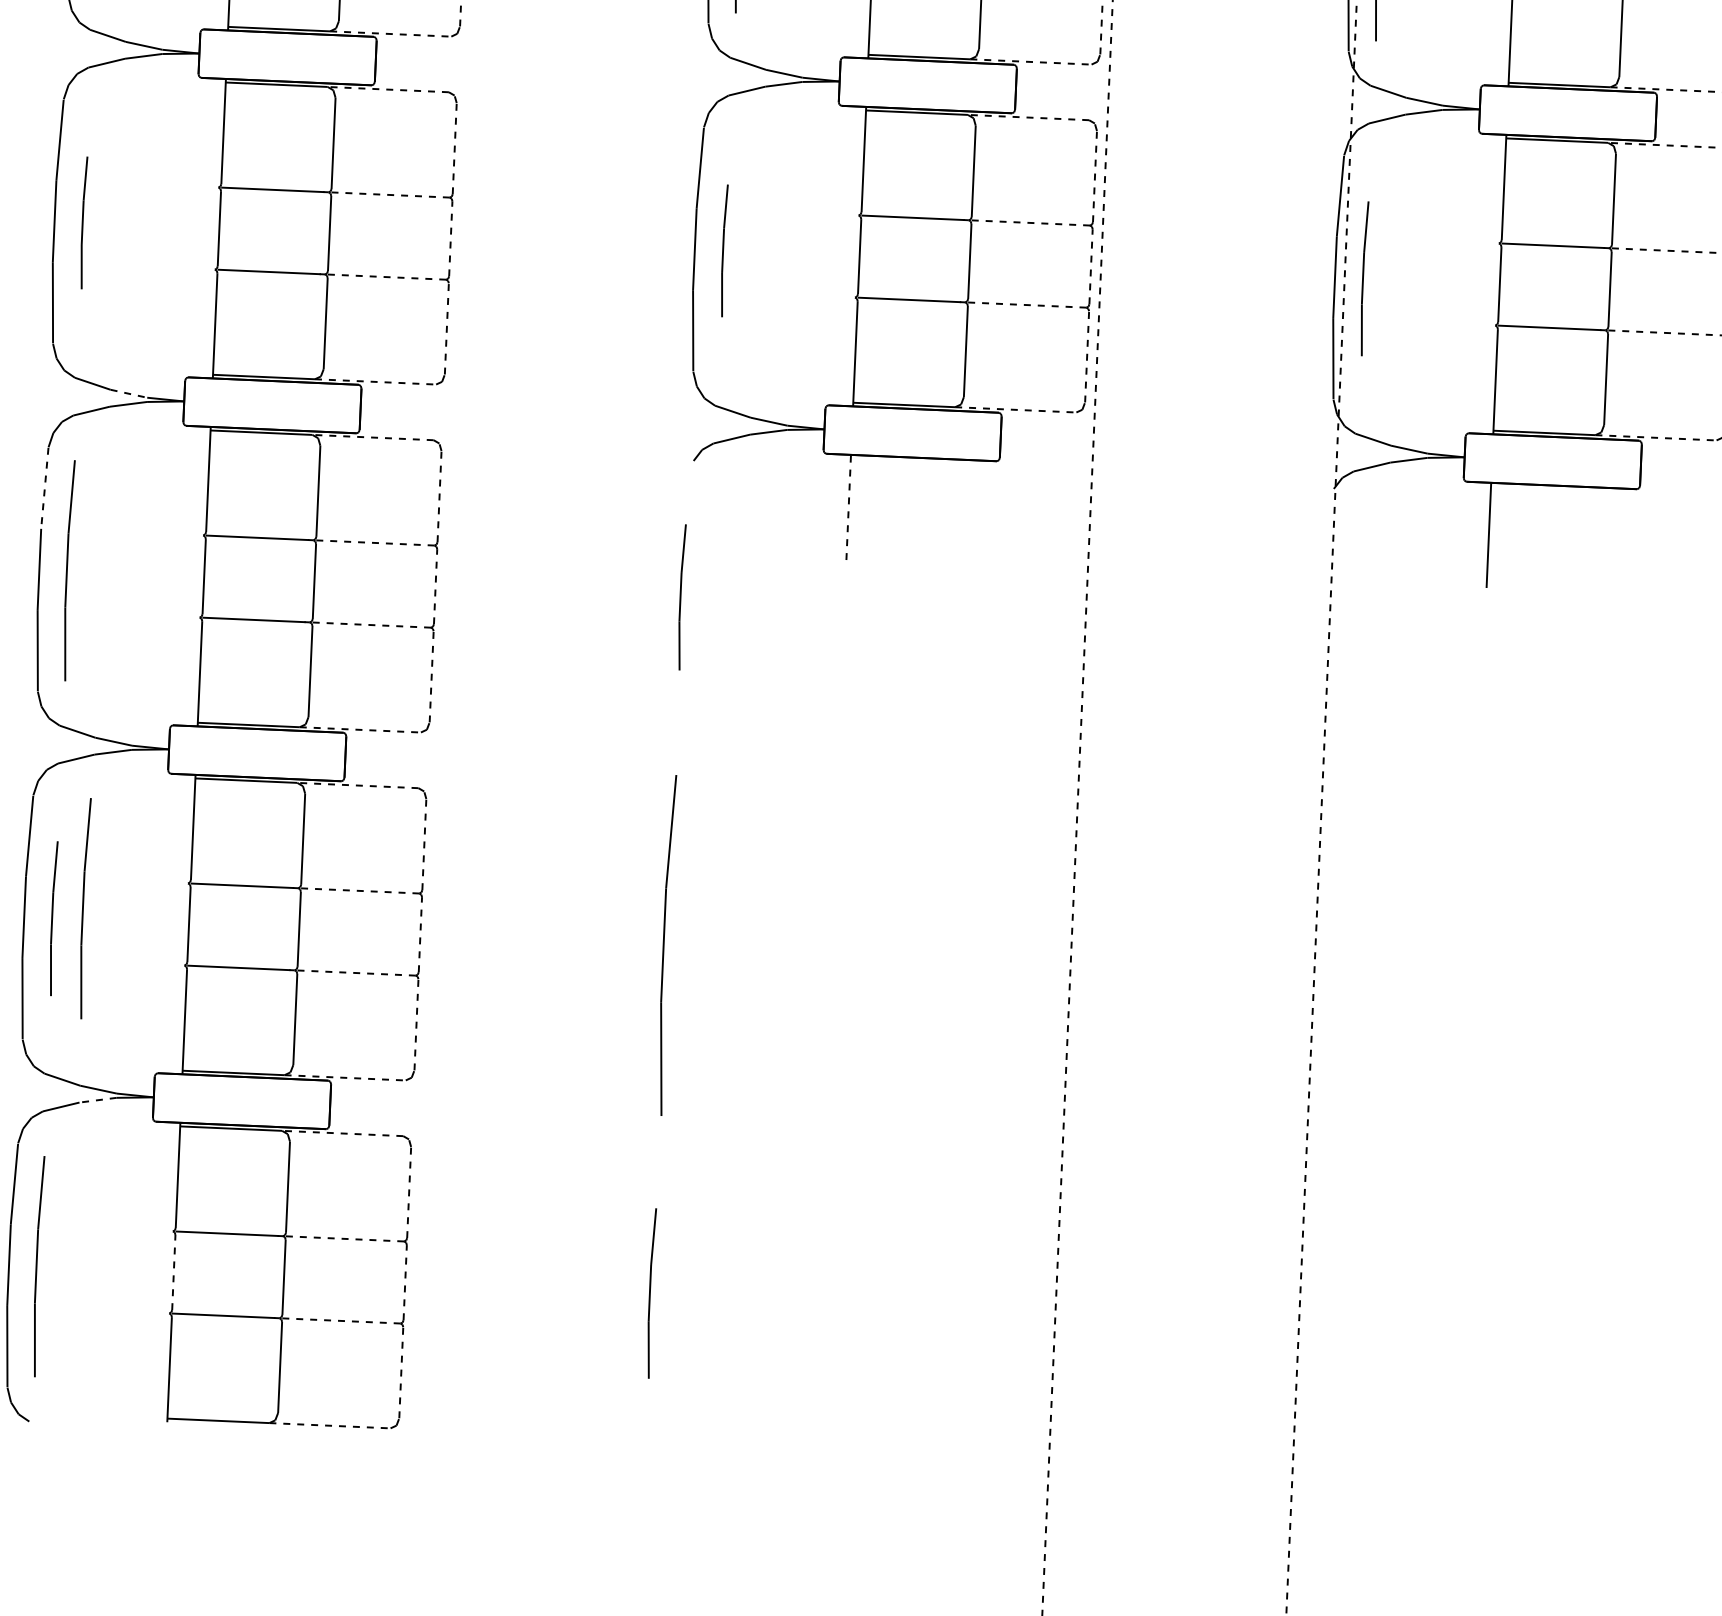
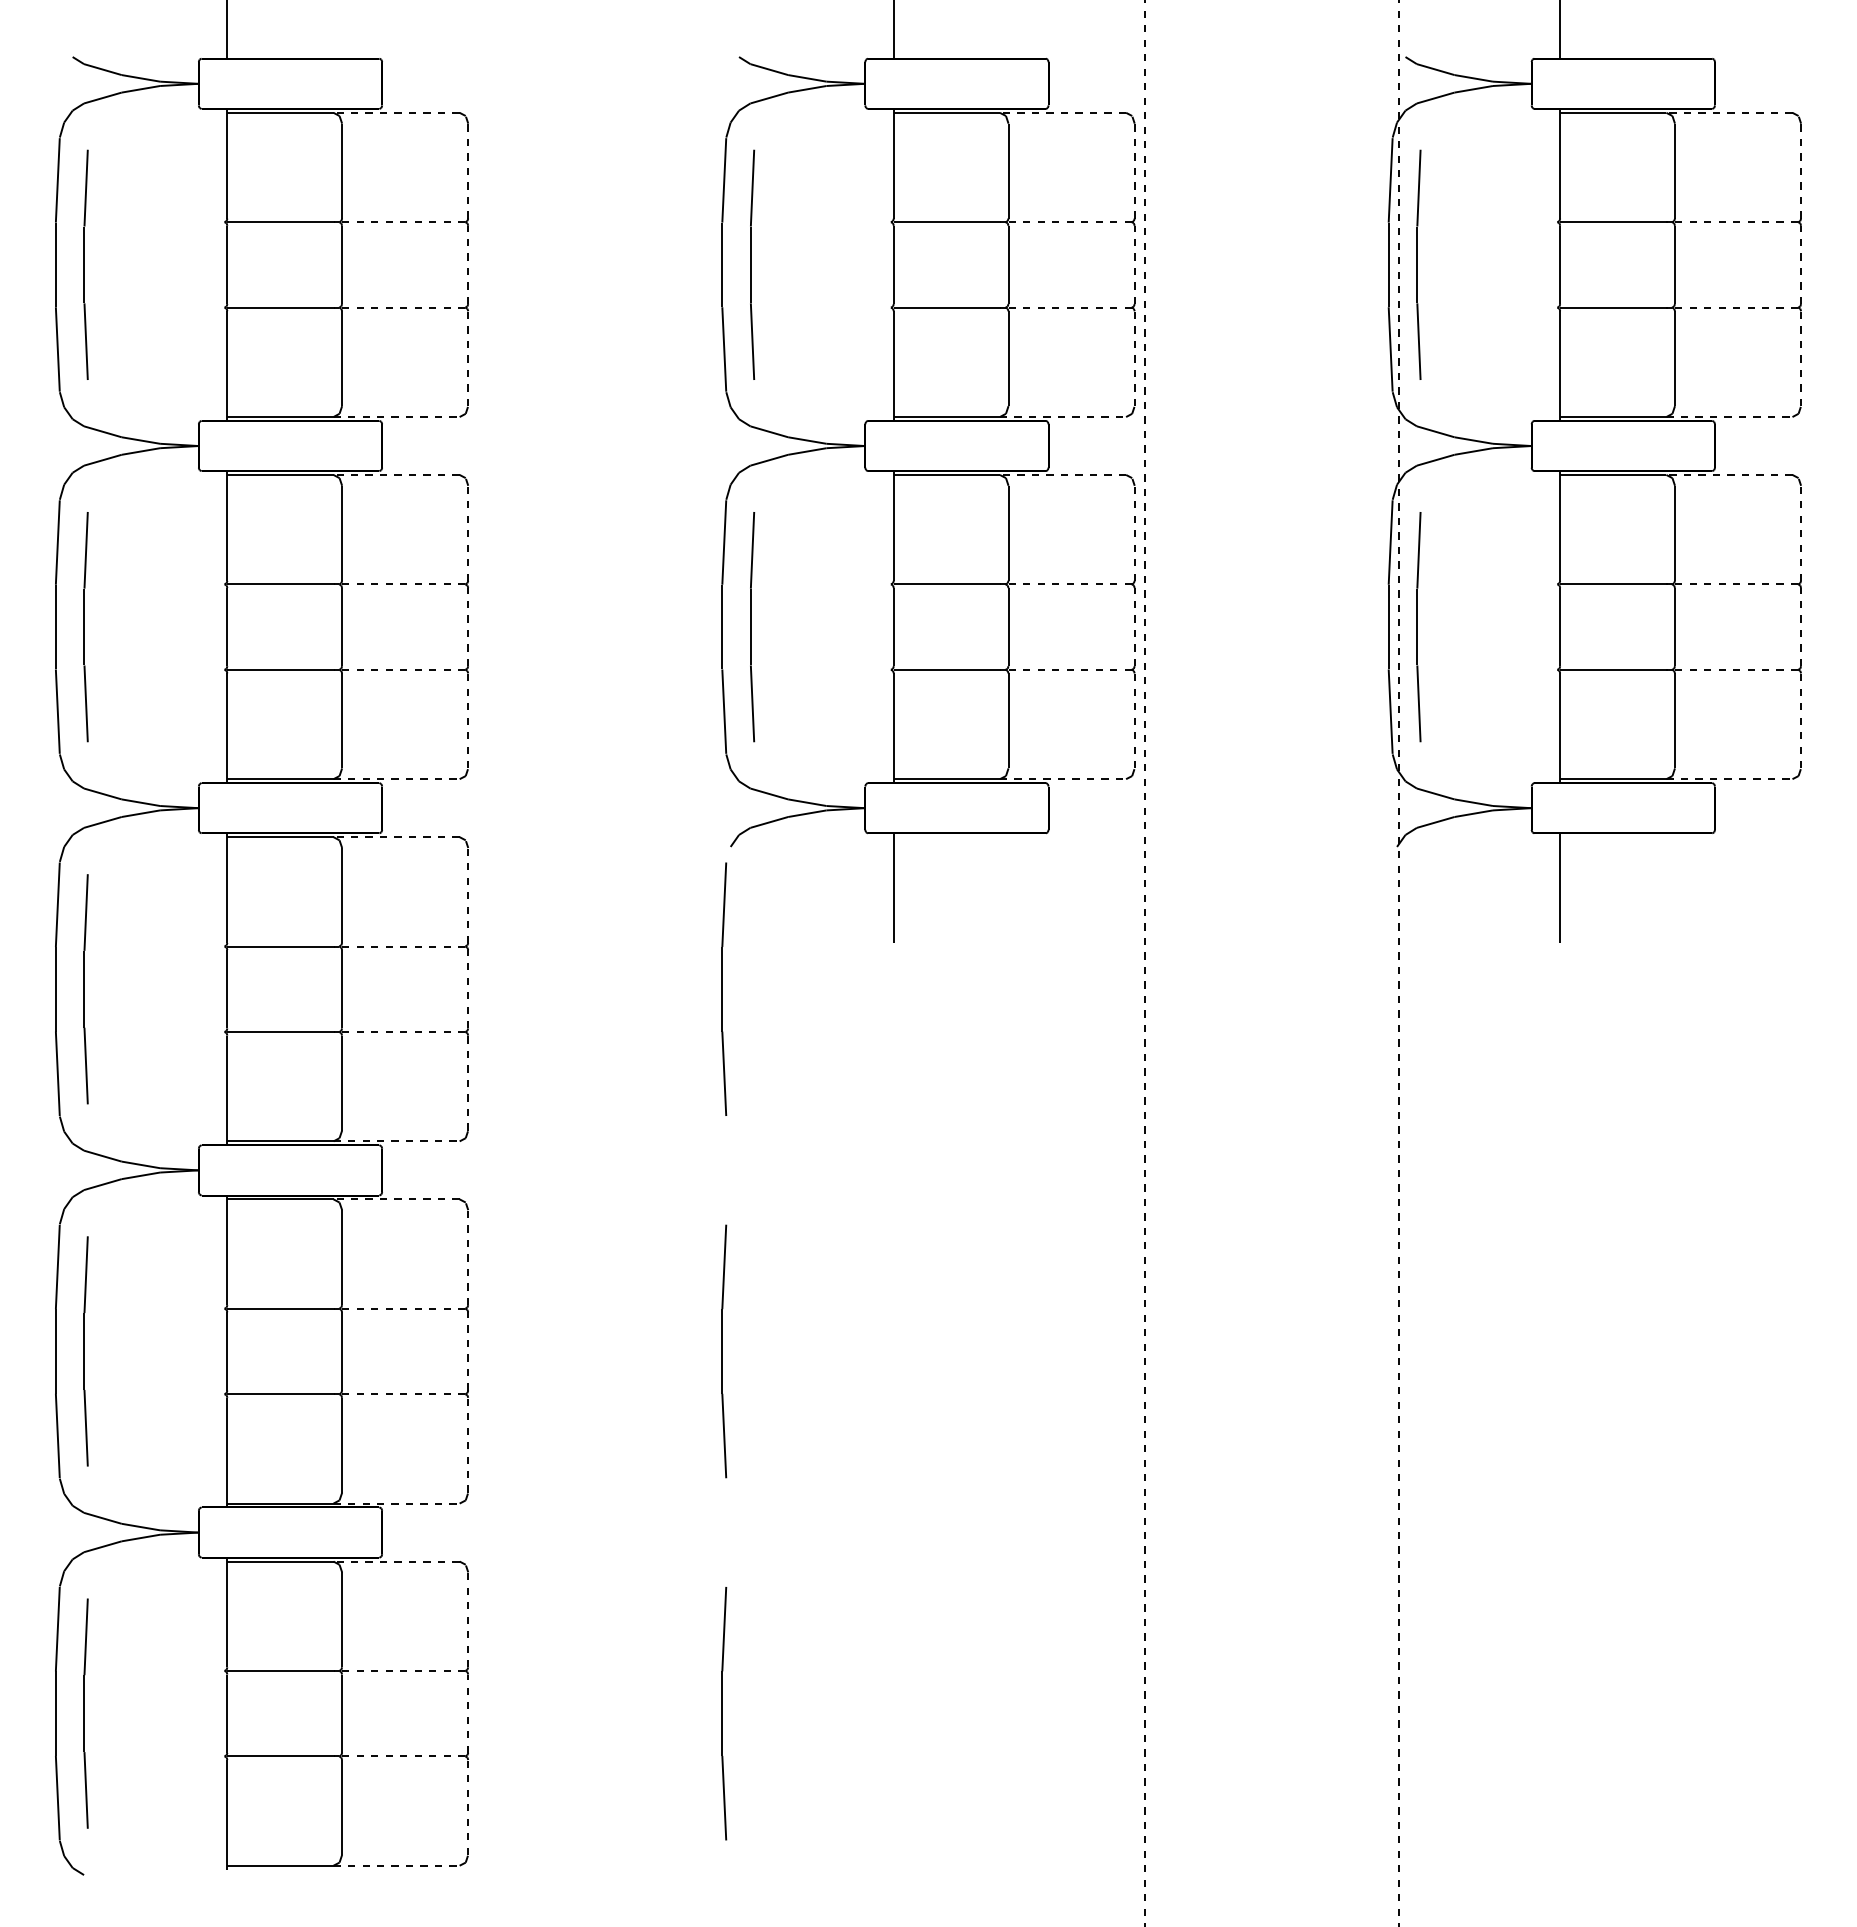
part: (83, 223) -> (85, 627), size x1.67
part: (723, 251) -> (752, 627), size x1.67
part: (1363, 279) -> (1418, 627), size x1.43
line: (129, 393) -> (141, 802), dashed -> solid
line: (44, 489) -> (57, 905), dashed -> solid
line: (848, 507) -> (893, 888), dashed -> solid
part: (681, 596) -> (724, 988), size x1.67
part: (83, 908) -> (117, 1339), removed
part: (52, 918) -> (85, 1351), size x1.43
part: (666, 945) -> (724, 1351), size x0.71
line: (97, 1100) -> (140, 1538), dashed -> solid
line: (173, 1272) -> (227, 1713), dashed -> solid
part: (651, 1293) -> (724, 1713), size x1.43

